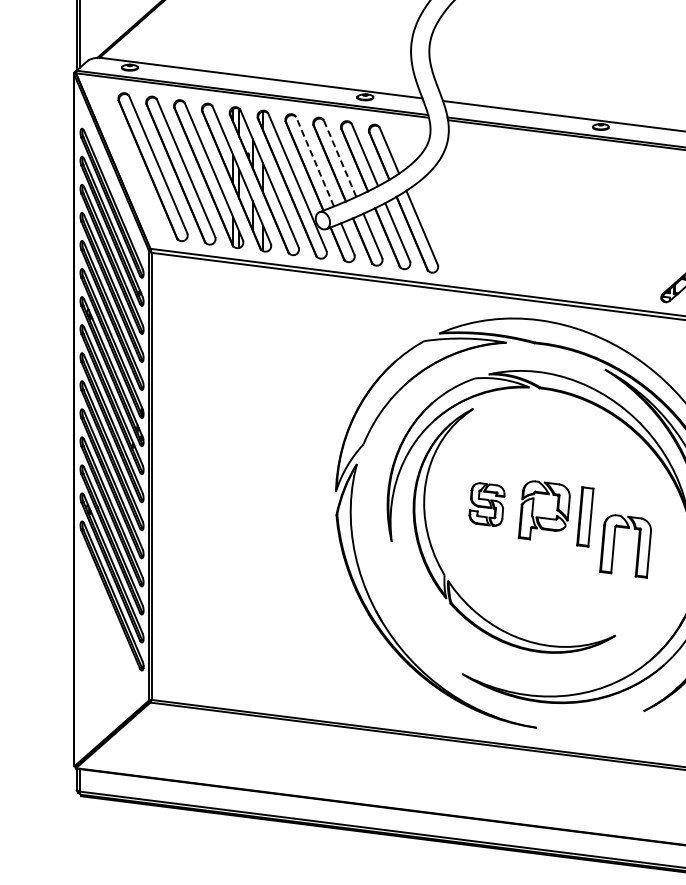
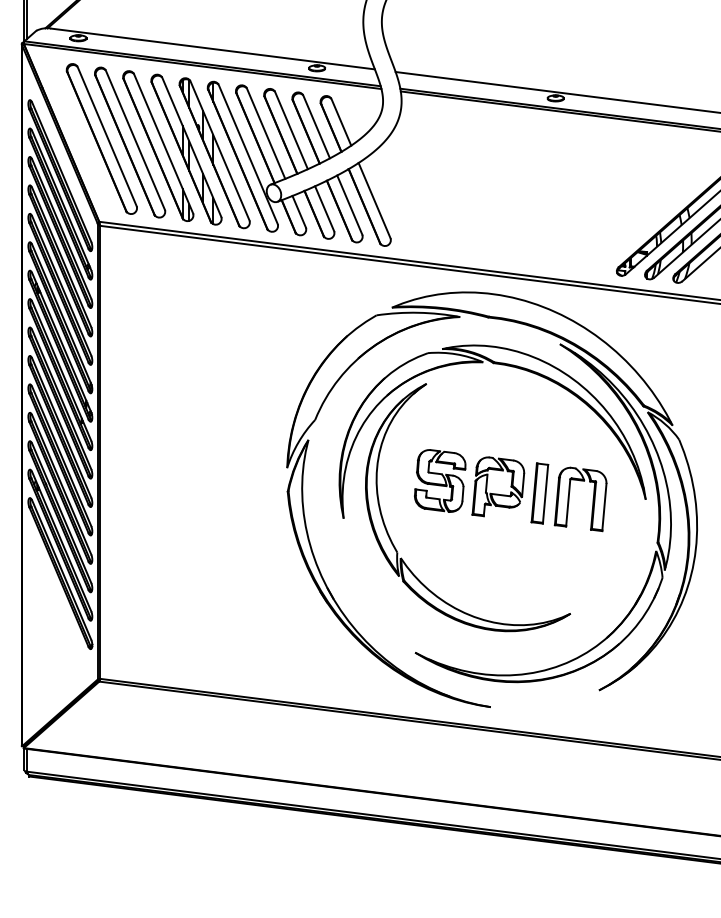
line: (340, 157) -> (291, 129), dashed -> solid
line: (314, 161) -> (265, 133), dashed -> solid
part: (487, 504) -> (440, 480), size x1.43
part: (614, 546) -> (569, 499), moved

